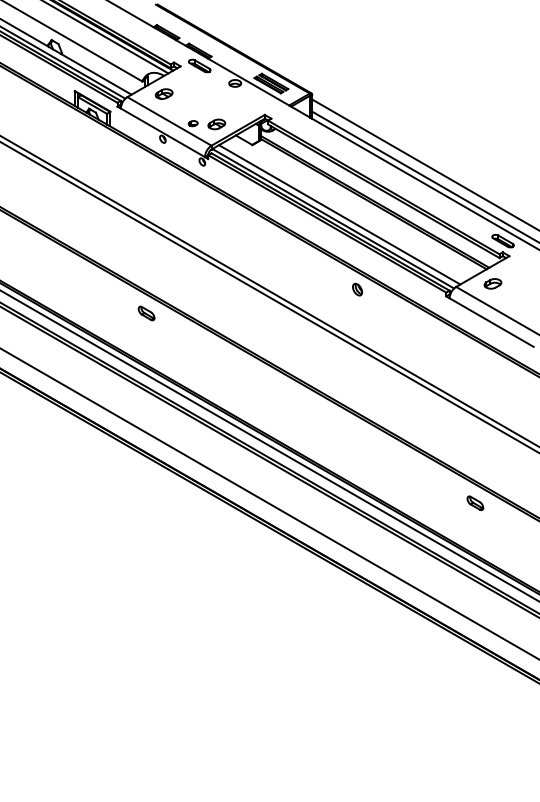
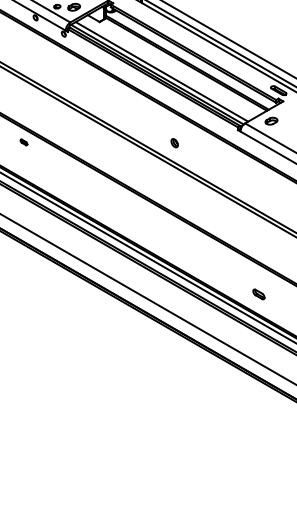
part: (357, 289) -> (174, 143), moved
part: (146, 313) -> (23, 142), size x0.6
part: (475, 502) -> (259, 293), moved

